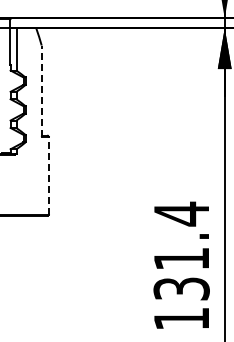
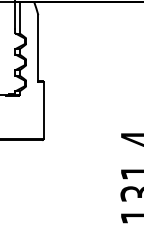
line: (41, 91) -> (38, 48), dashed -> solid
line: (48, 175) -> (43, 110), dashed -> solid

